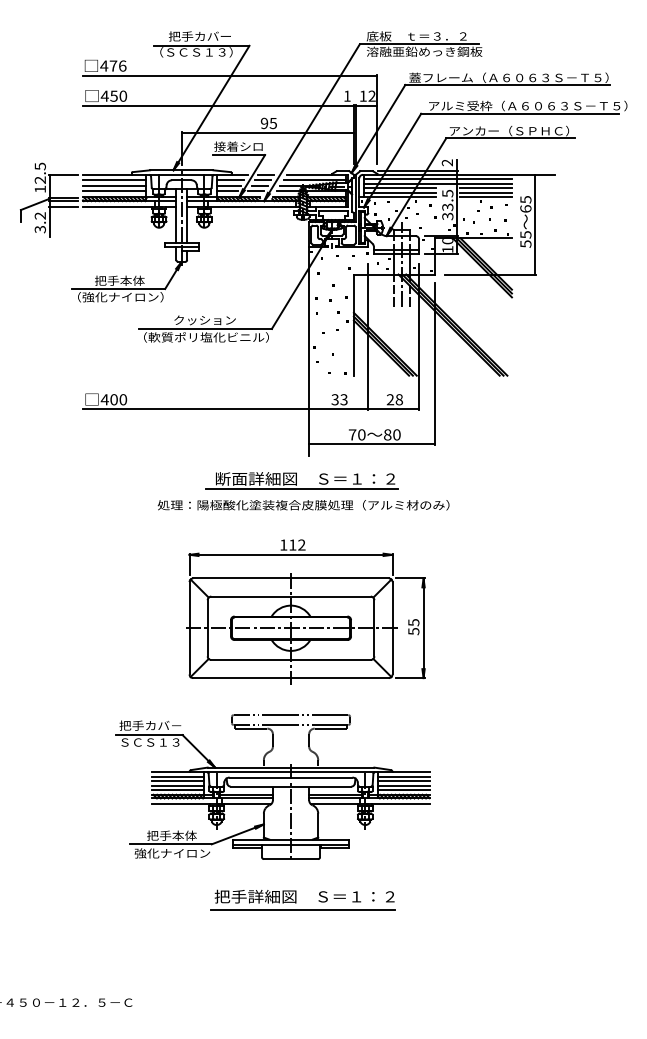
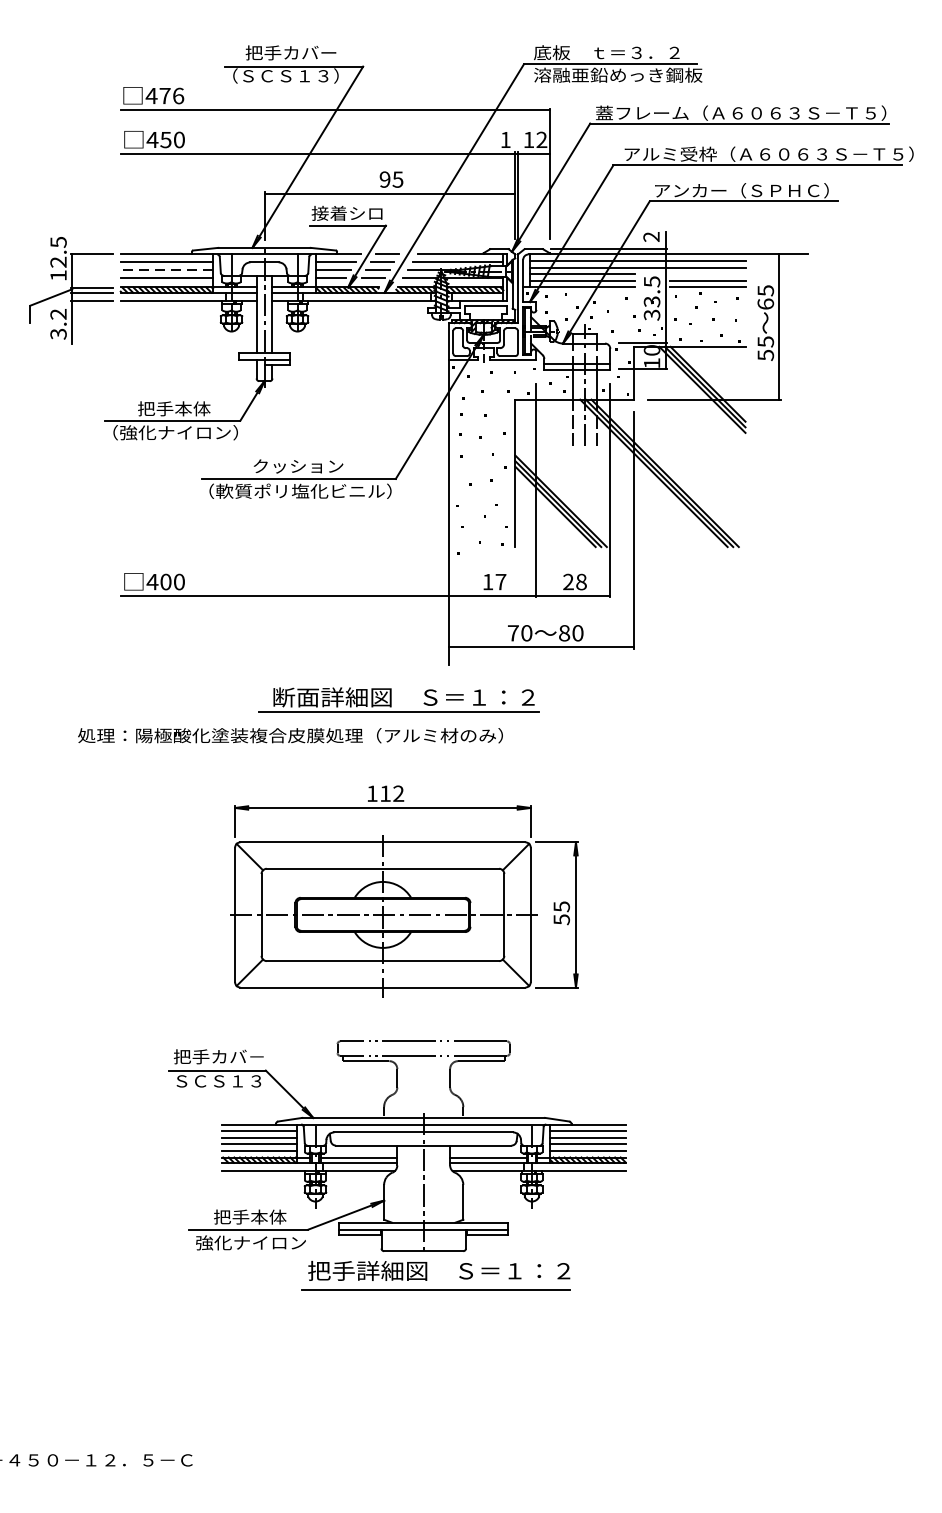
line: (114, 185) -> (166, 269), solid -> dashed
line: (485, 188) -> (706, 274), removed
text: (339, 399) -> (494, 581), 33 -> 17
part: (301, 480) -> (398, 699), moved
text: (303, 505) -> (290, 736), moved
part: (305, 611) -> (403, 890), moved
part: (302, 899) -> (436, 1275), moved

